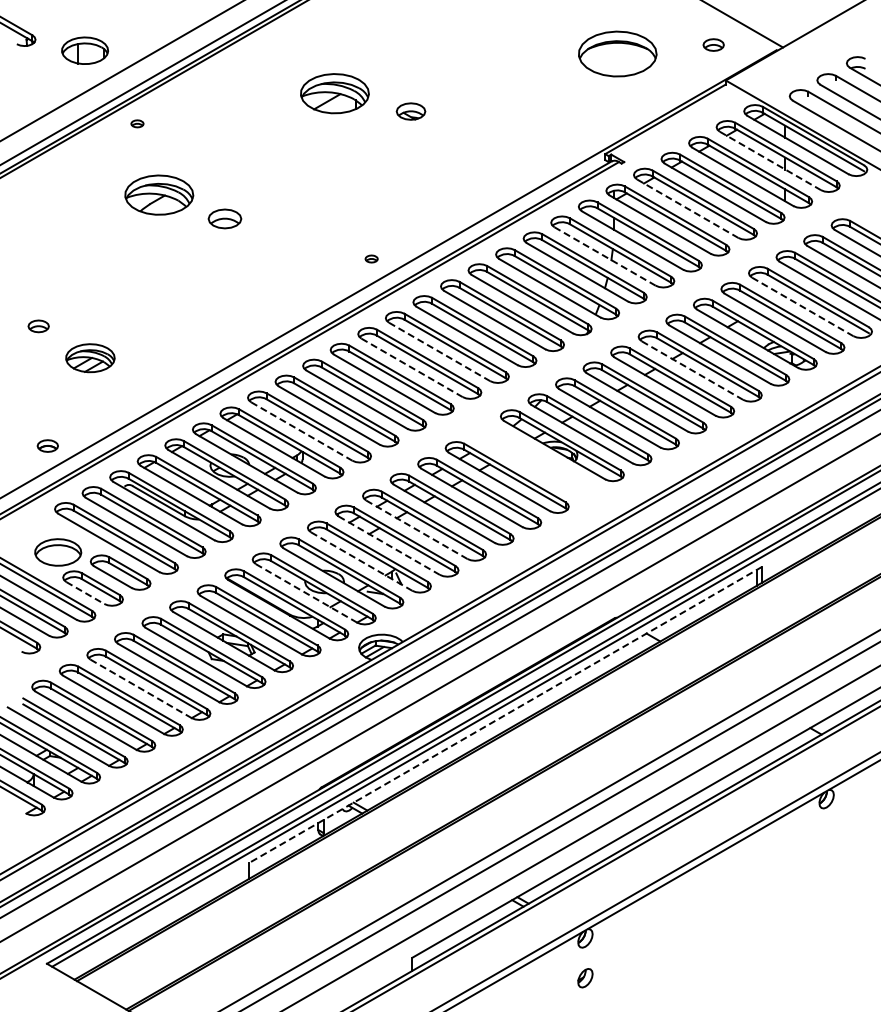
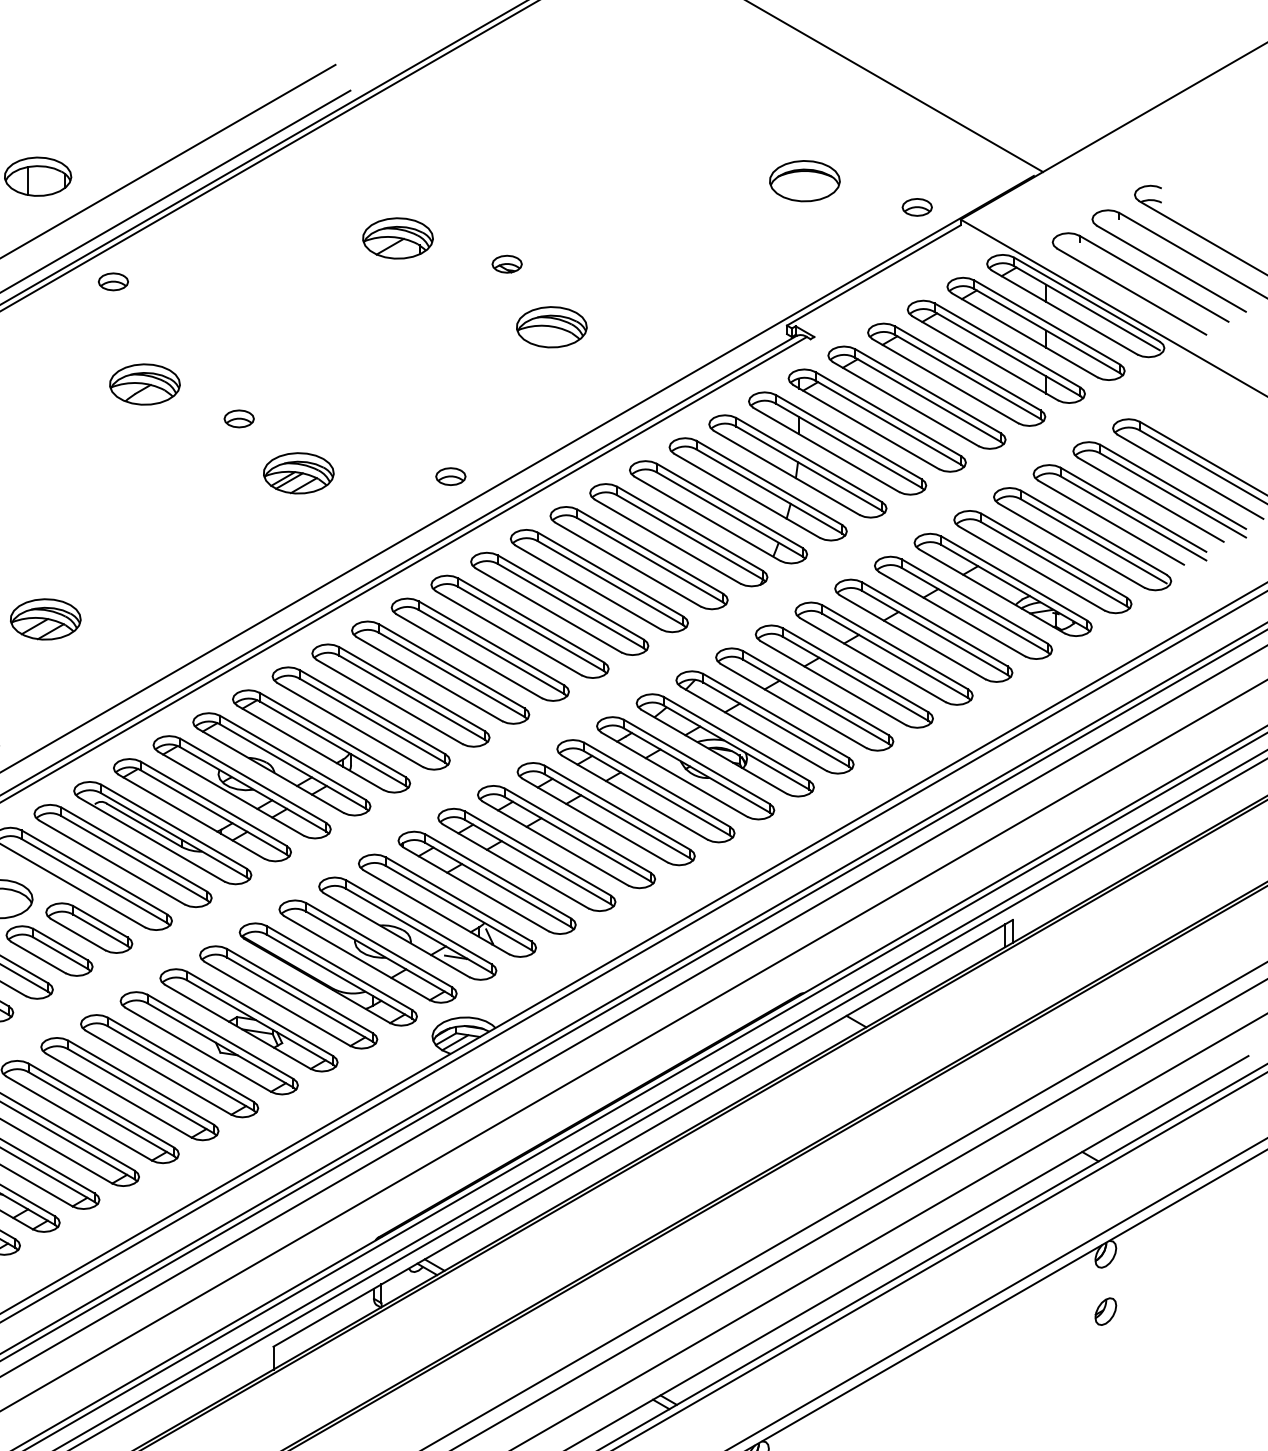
part: (713, 44) -> (916, 206), moved
part: (617, 53) -> (804, 180), size x0.62
part: (335, 93) -> (398, 238), size x0.71
part: (410, 111) -> (506, 264), size x0.71
part: (137, 123) -> (113, 281), size x1.67
part: (441, 155) -> (551, 327), added
line: (770, 161) -> (1024, 336), dashed -> solid
part: (159, 194) -> (145, 383), size x0.71
line: (688, 208) -> (906, 403), dashed -> solid
part: (224, 218) -> (238, 418), size x0.62
part: (266, 256) -> (299, 472), added
line: (605, 256) -> (787, 472), dashed -> solid
part: (371, 258) -> (450, 475), size x1.67
line: (803, 307) -> (1072, 546), dashed -> solid
line: (440, 352) -> (549, 611), dashed -> solid
line: (412, 368) -> (509, 634), dashed -> solid
line: (692, 370) -> (912, 637), dashed -> solid
line: (302, 431) -> (351, 724), dashed -> solid
part: (534, 461) -> (685, 768), added
line: (417, 529) -> (516, 866), dashed -> solid
line: (389, 545) -> (476, 889), dashed -> solid
line: (362, 561) -> (437, 912), dashed -> solid
line: (85, 593) -> (38, 958), dashed -> solid
line: (306, 593) -> (356, 958), dashed -> solid
line: (141, 689) -> (119, 1096), dashed -> solid
line: (504, 715) -> (641, 1133), dashed -> solid
part: (826, 838) -> (1105, 1310), added

